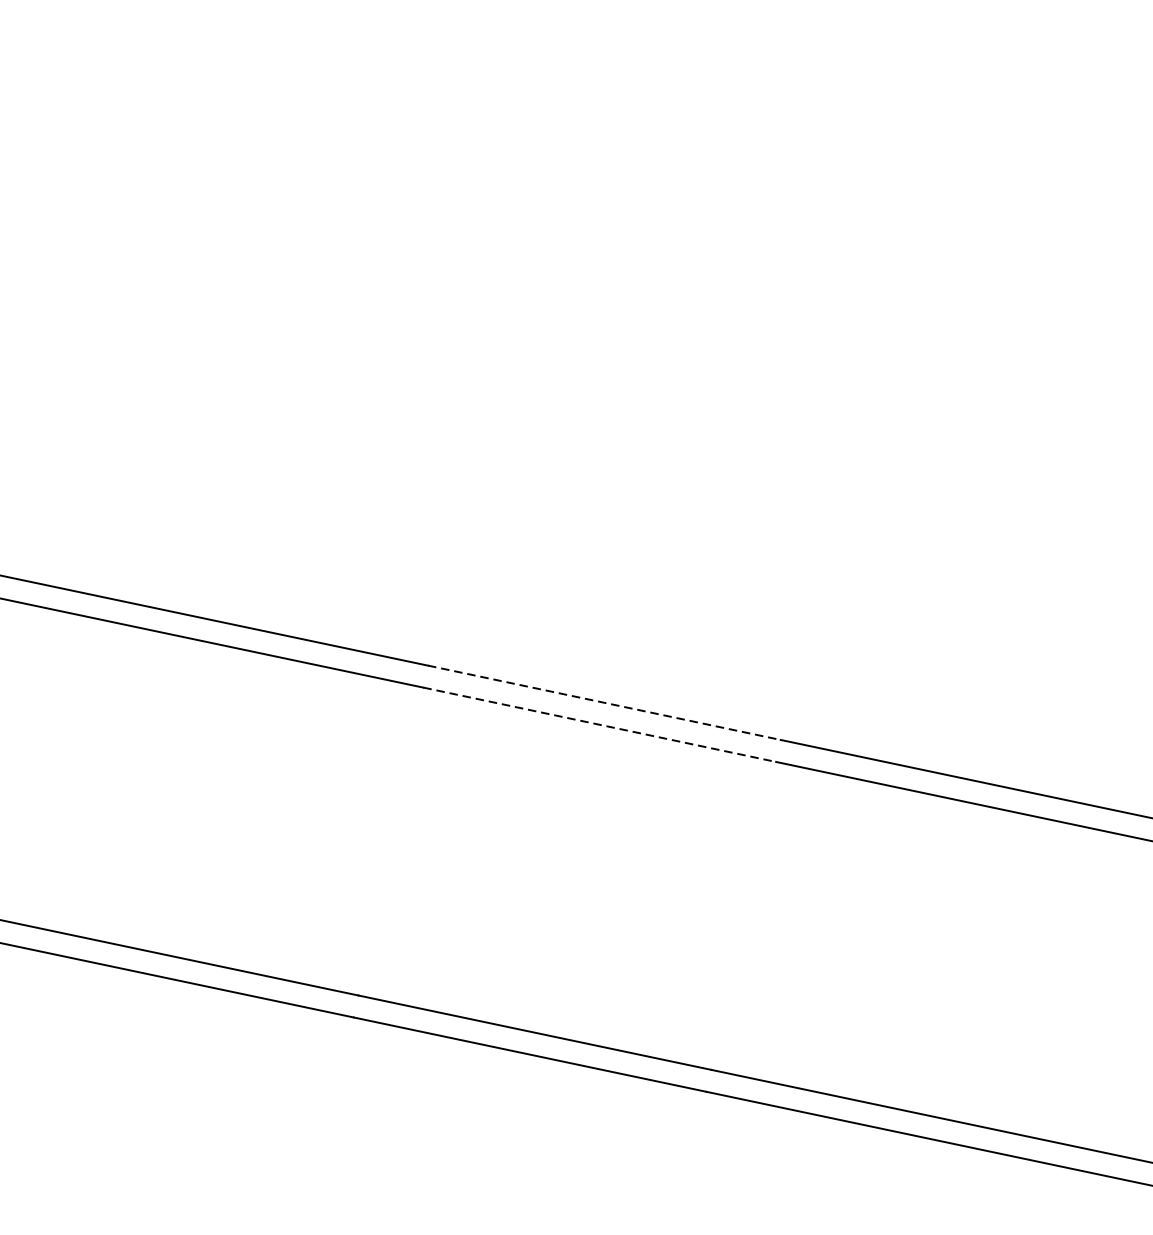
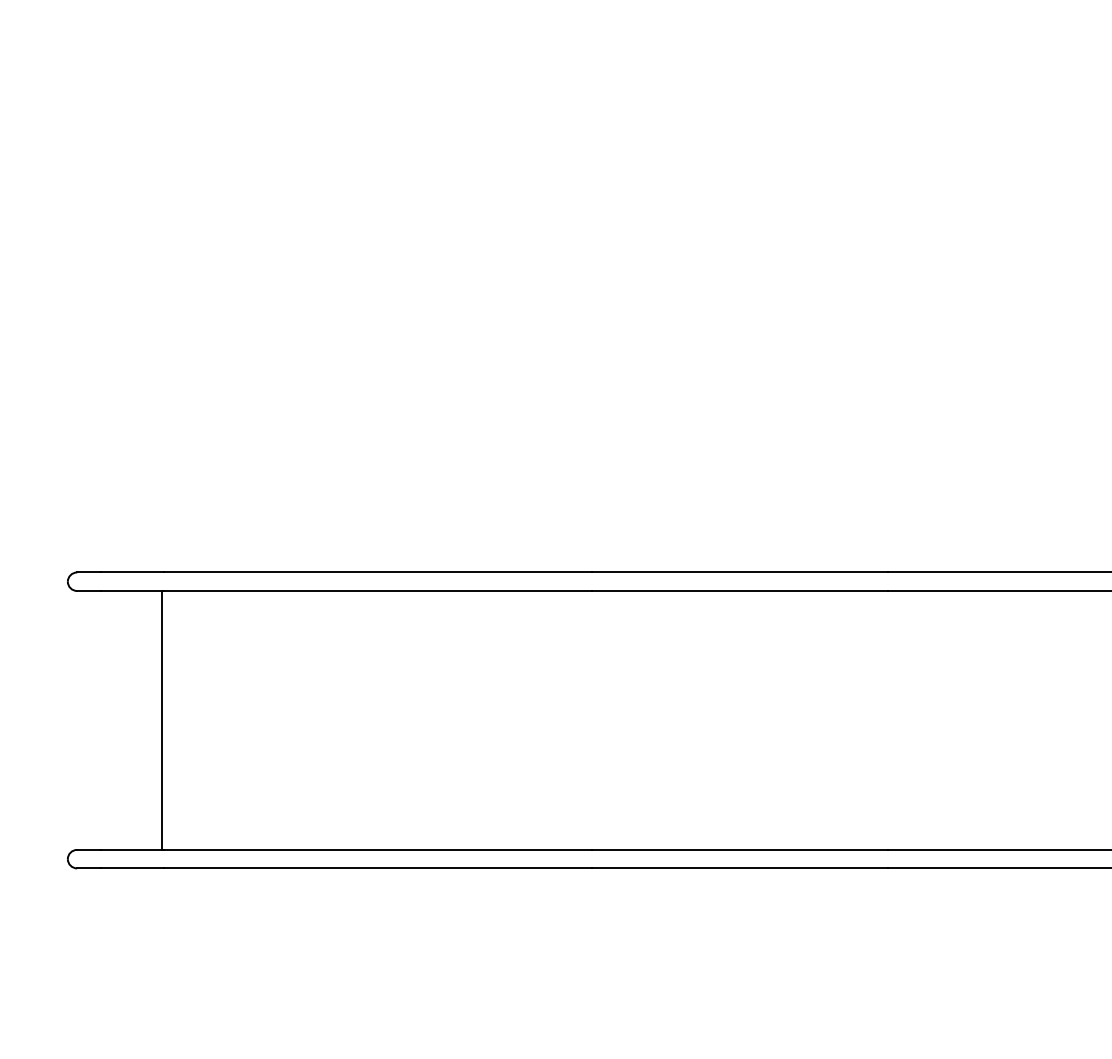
line: (605, 702) -> (740, 572), dashed -> solid
line: (600, 724) -> (740, 590), dashed -> solid

